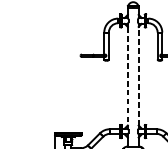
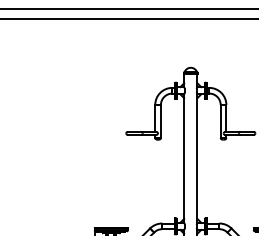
line: (138, 76) -> (197, 158), dashed -> solid
line: (128, 77) -> (184, 159), dashed -> solid

